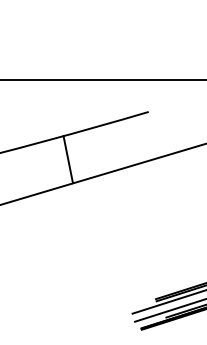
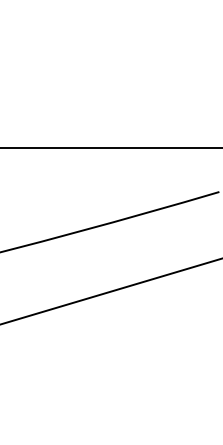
line: (67, 159) -> (107, 257), removed

